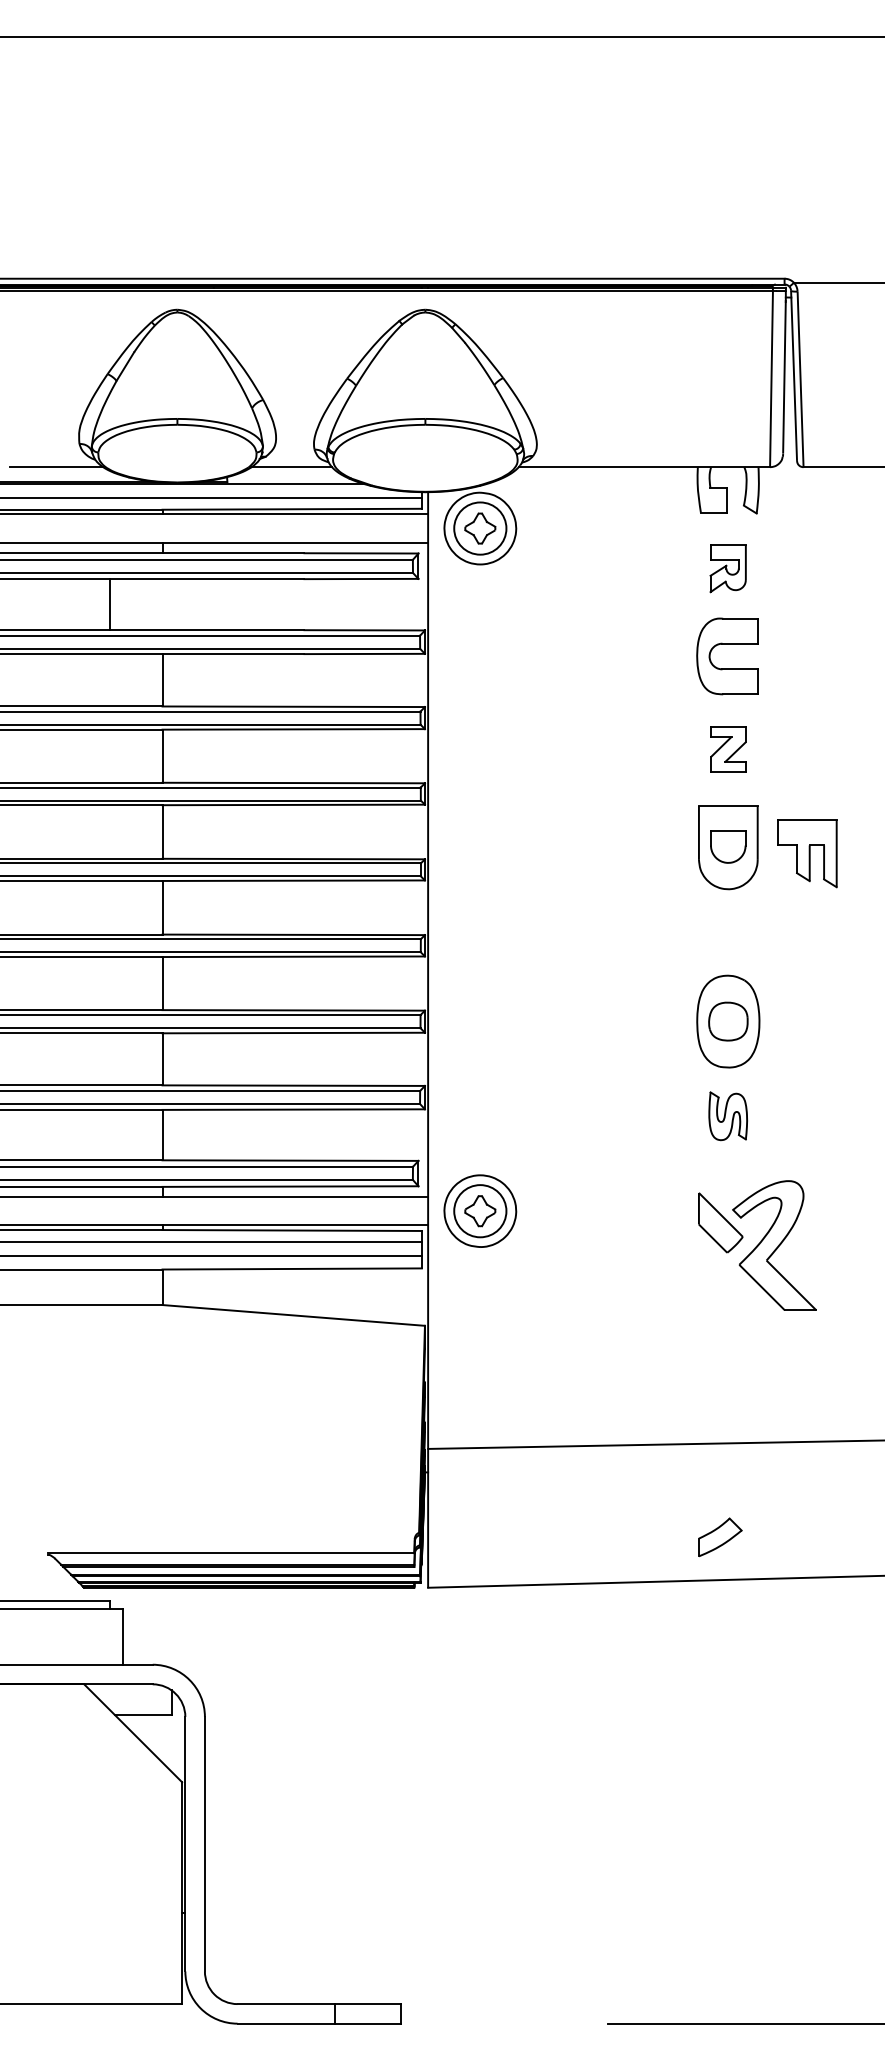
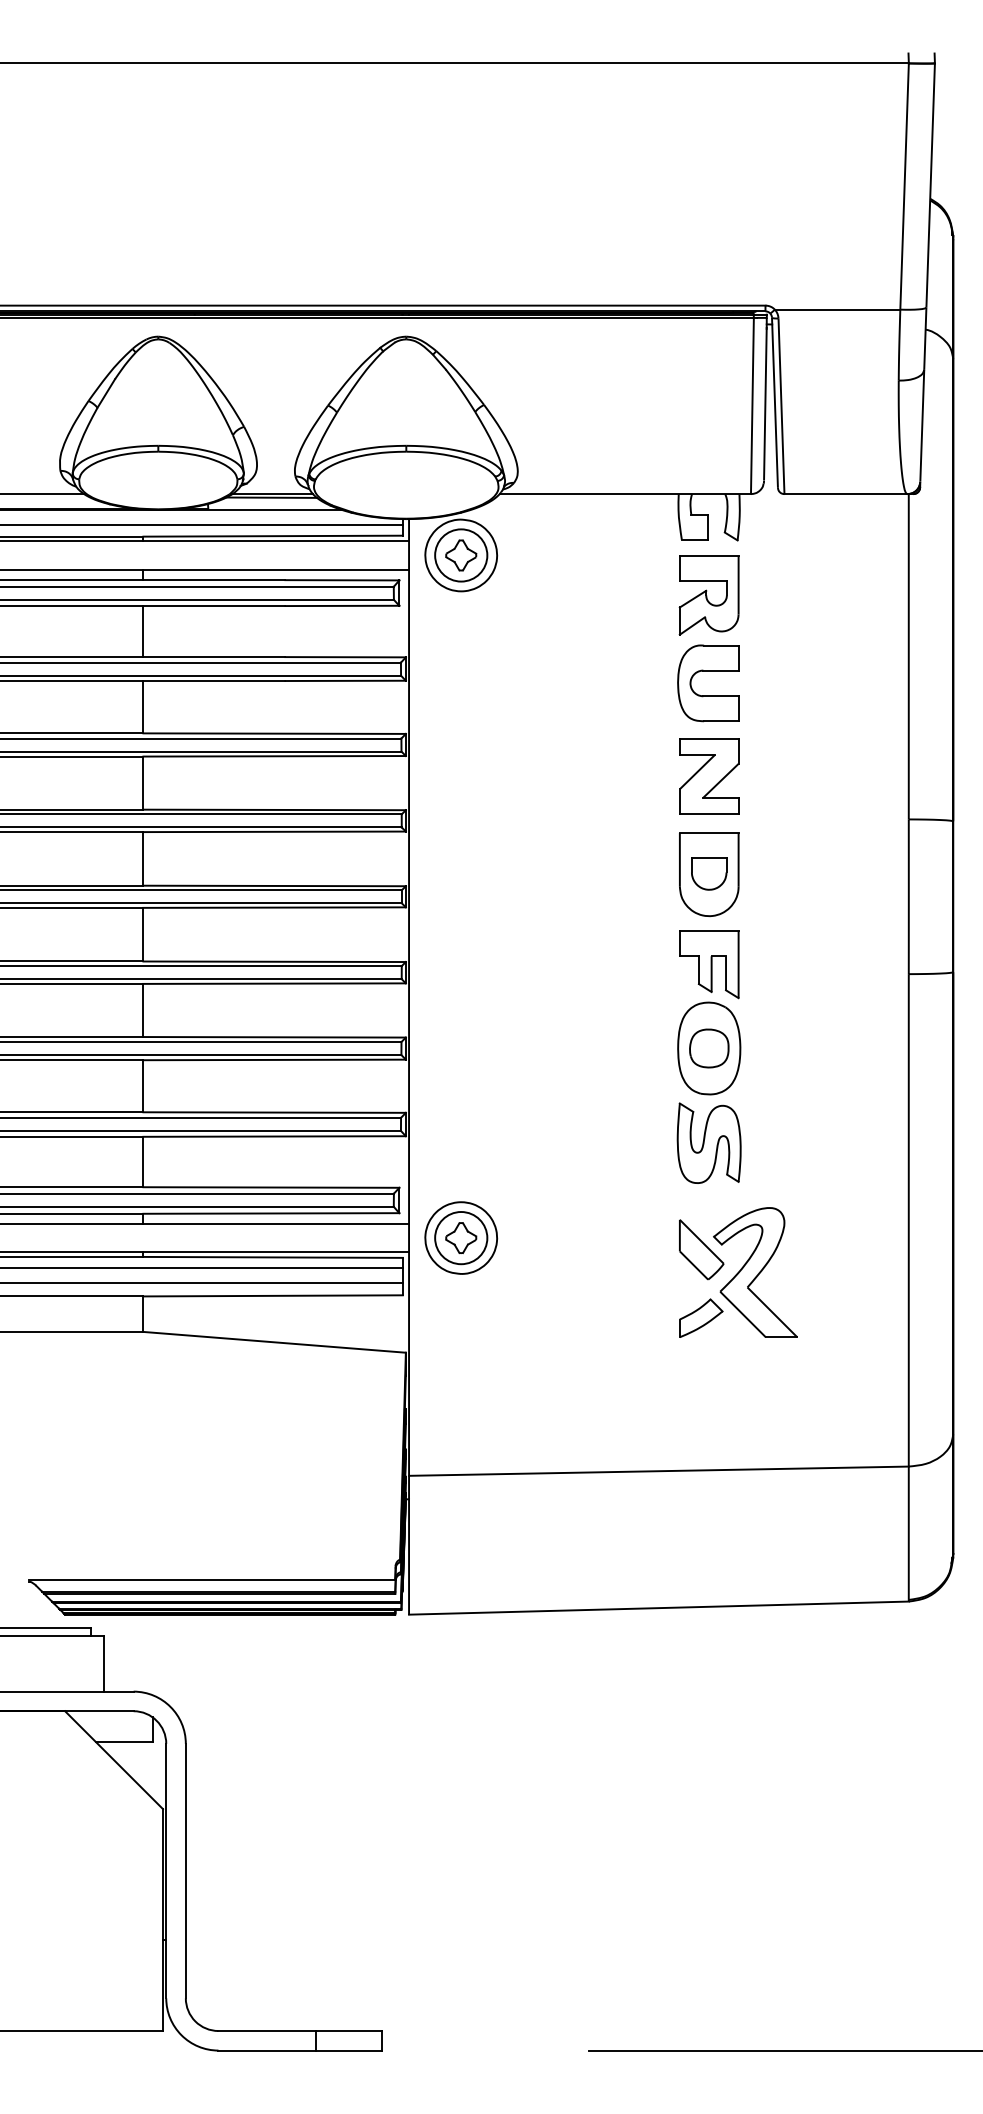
line: (290, 470) -> (271, 497), added
part: (727, 568) -> (708, 595), size x1.67
line: (109, 604) -> (143, 631), moved
part: (728, 749) -> (709, 776), size x1.67
part: (807, 853) -> (709, 964), moved
part: (727, 1115) -> (708, 1142), size x1.67
part: (720, 1536) -> (701, 1317), moved

